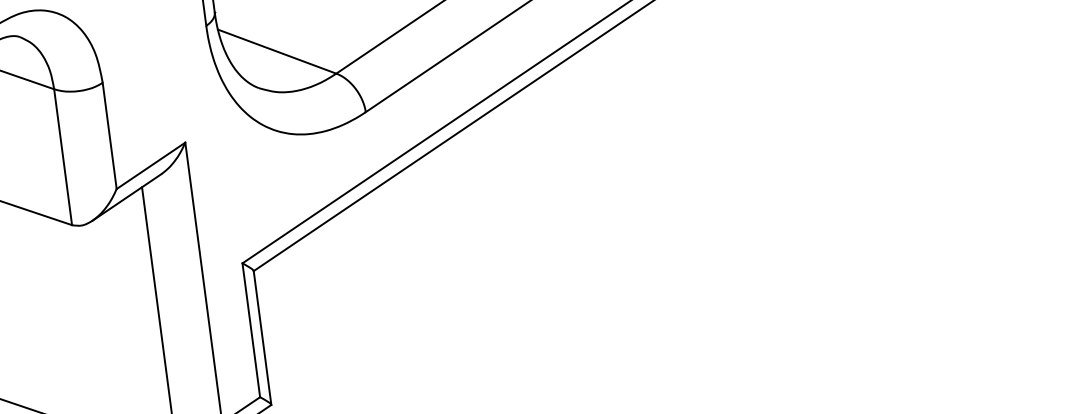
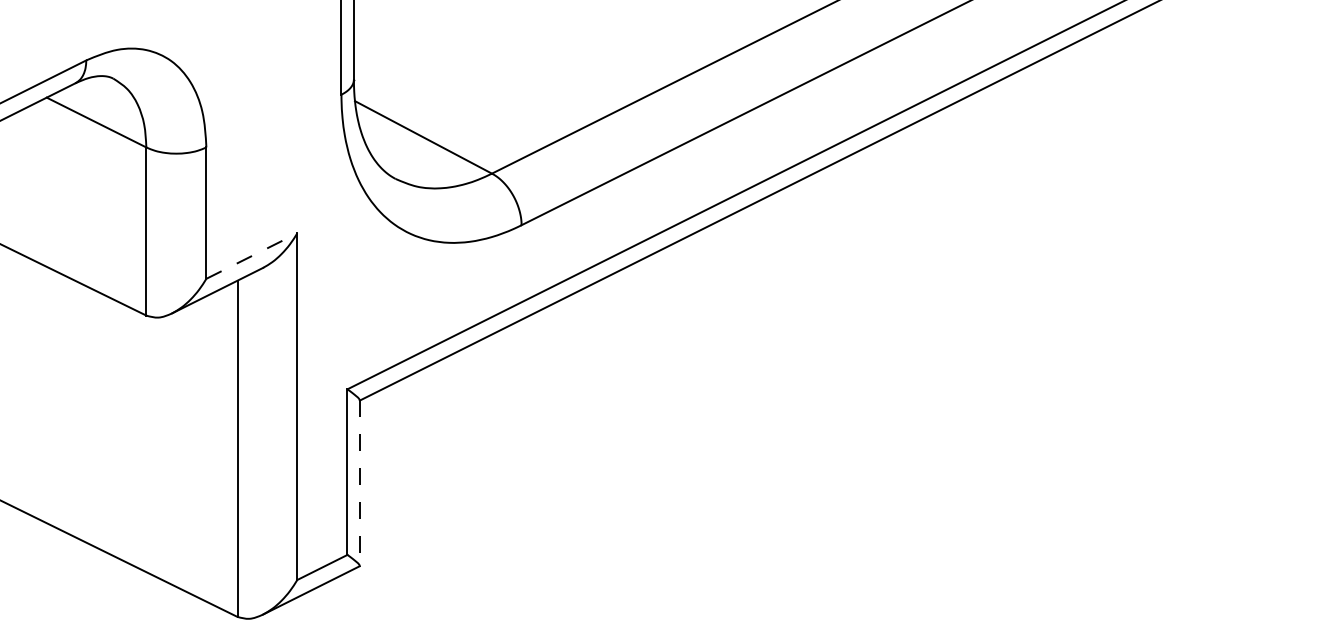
line: (150, 166) -> (251, 256), solid -> dashed
line: (262, 338) -> (359, 483), solid -> dashed

